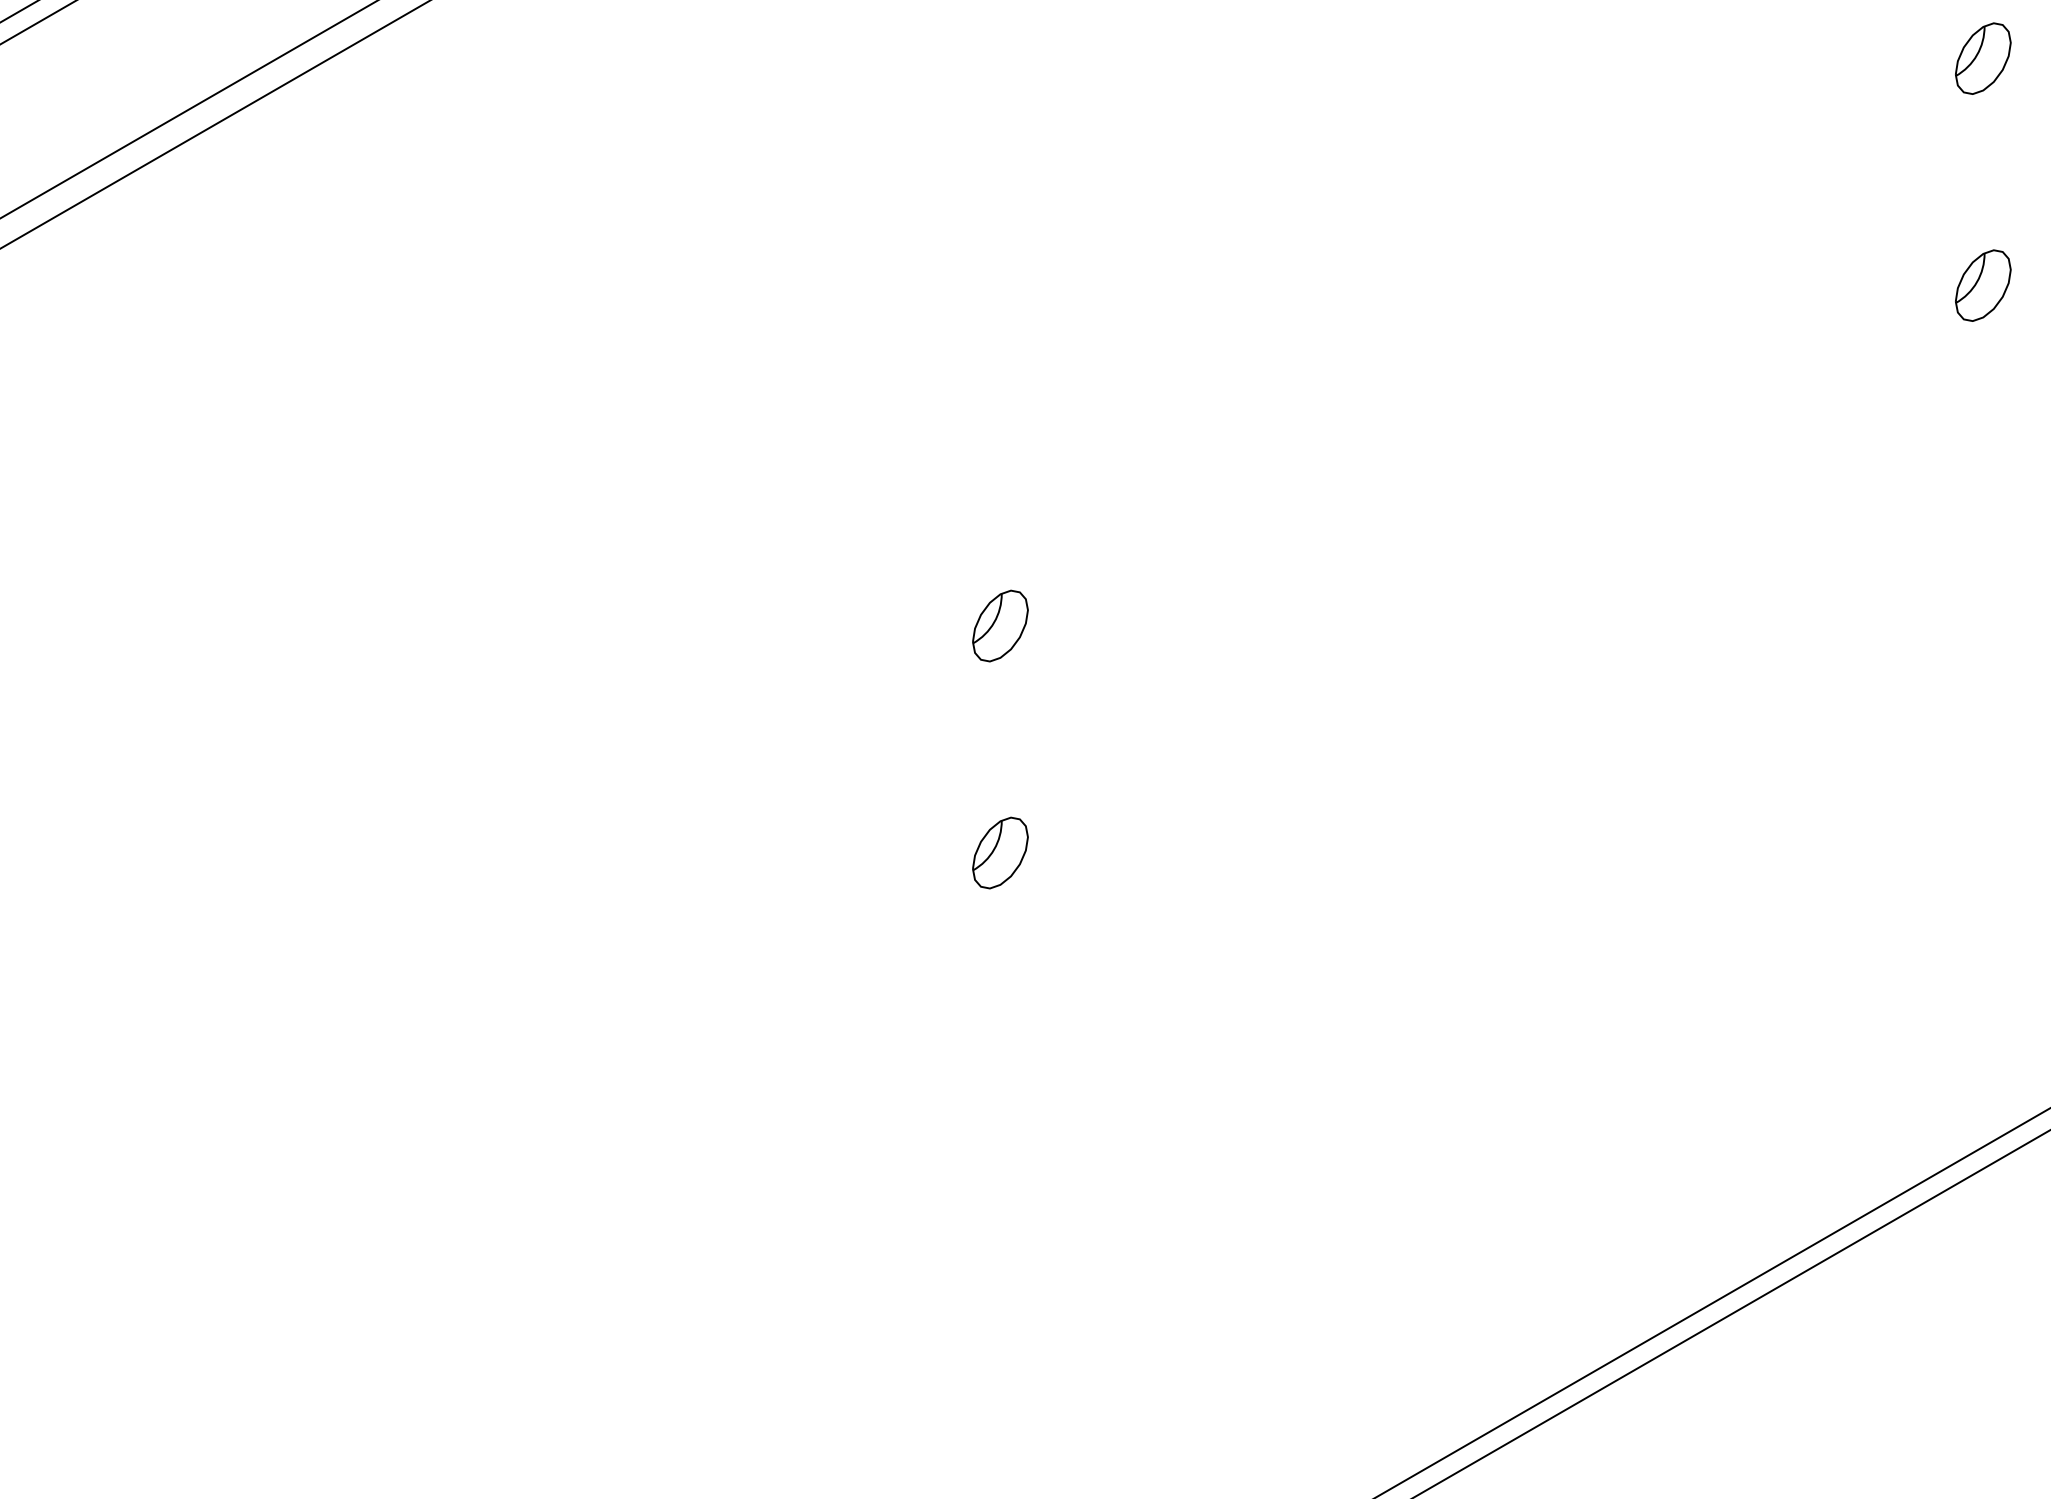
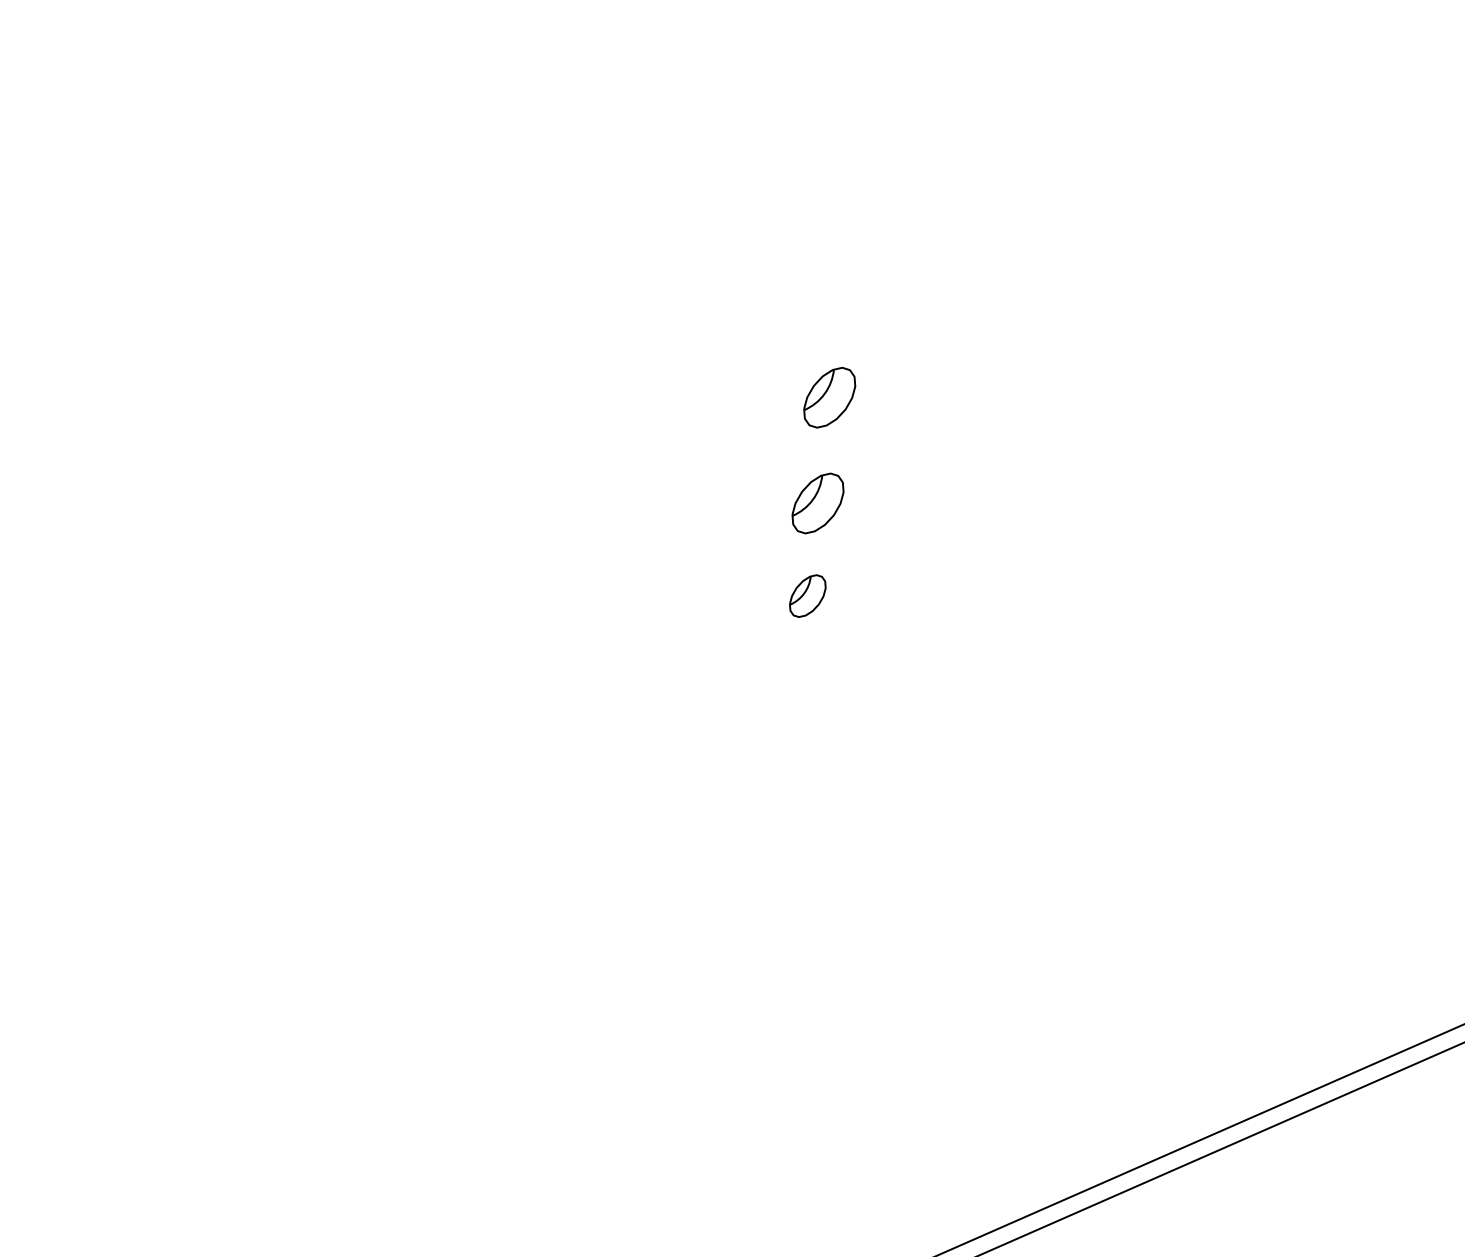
part: (1000, 746) -> (818, 502), added
part: (1000, 852) -> (807, 595), size x0.7

